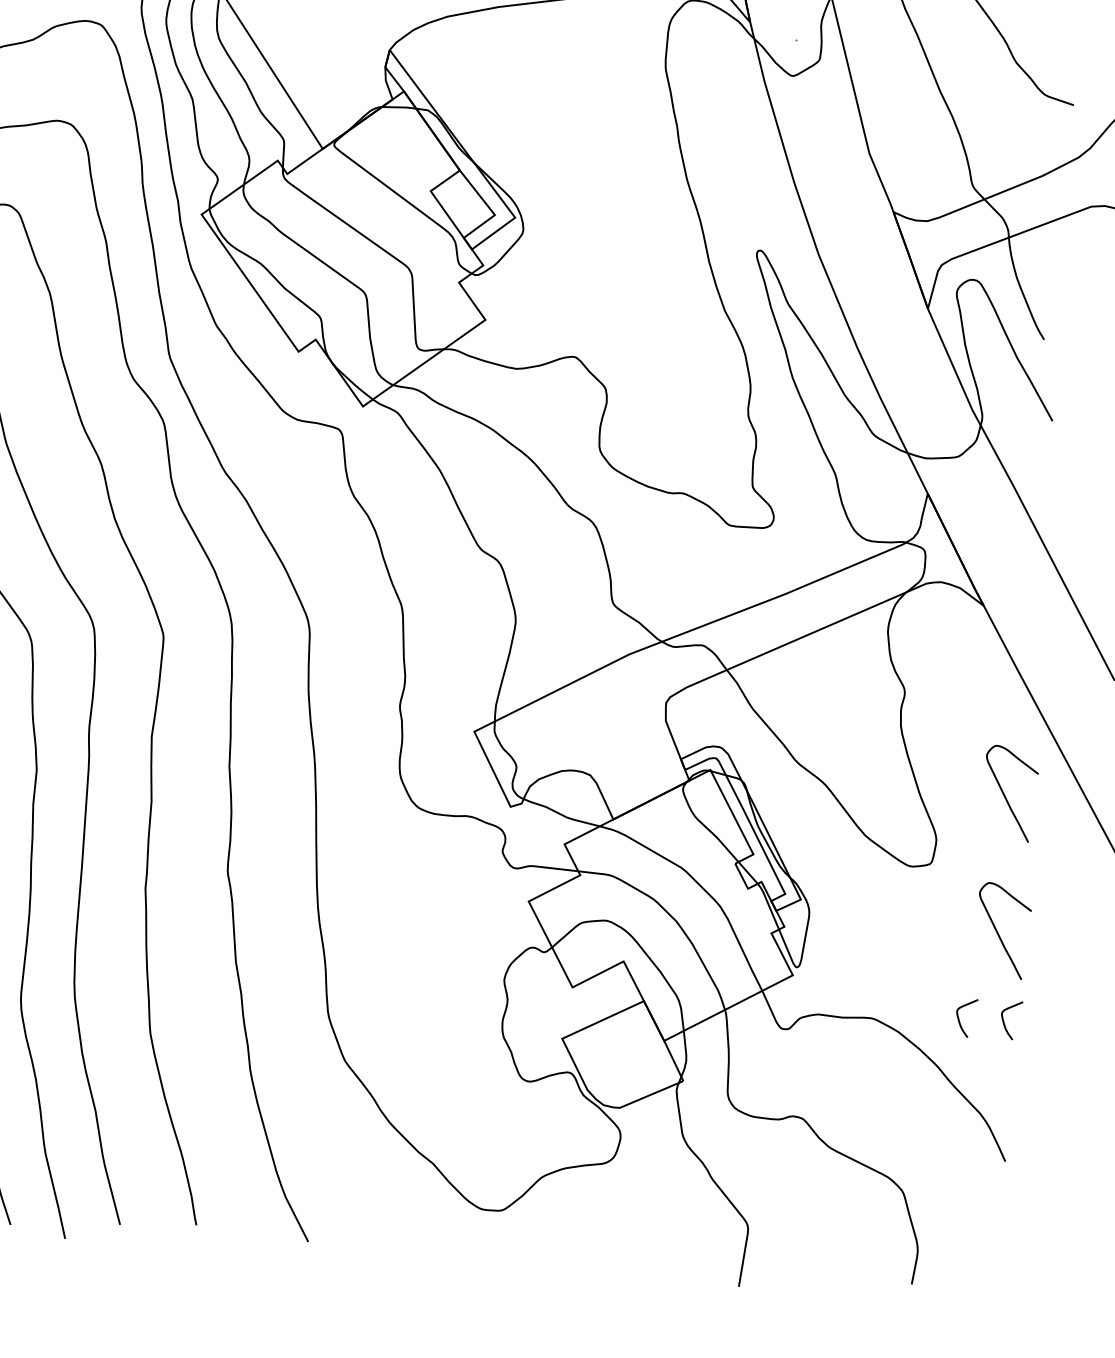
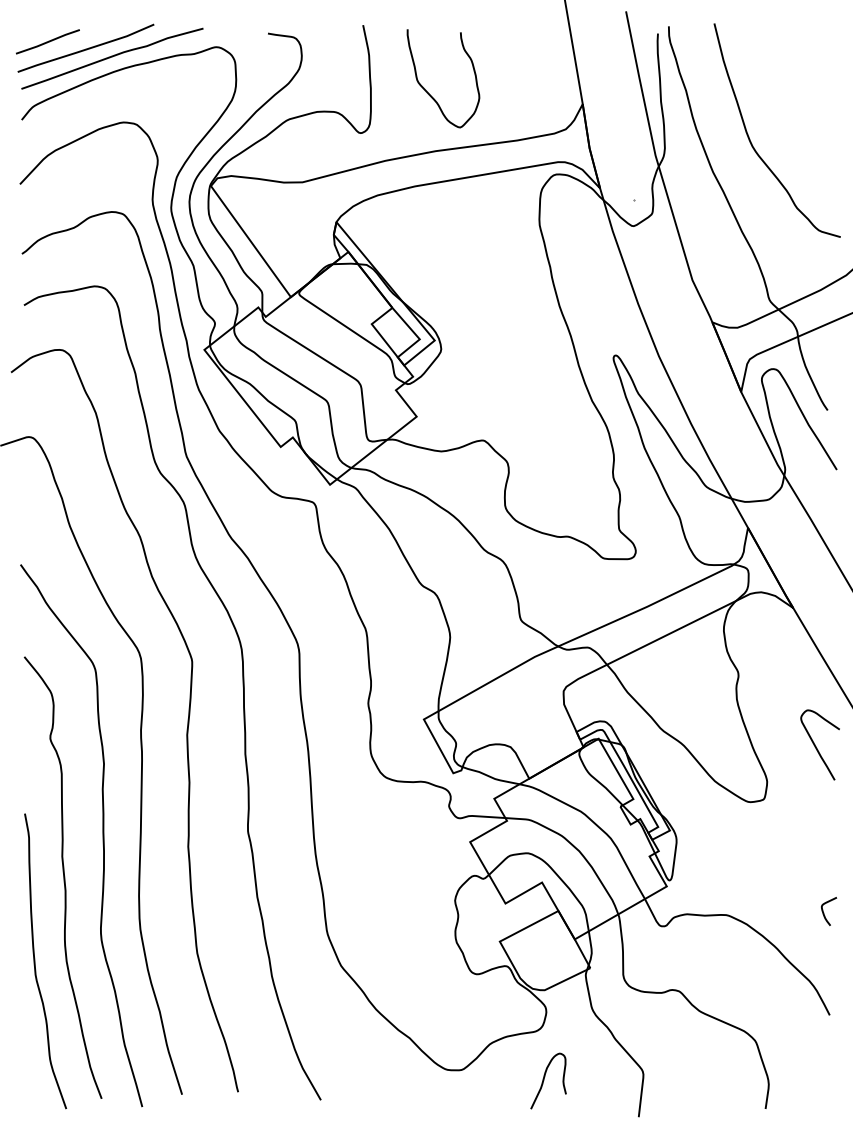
curve: (998, 932) -> (816, 847), removed
curve: (960, 1020) -> (791, 913), removed
curve: (613, 1230) -> (544, 1080), added

